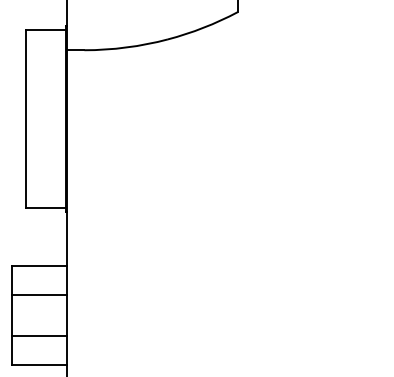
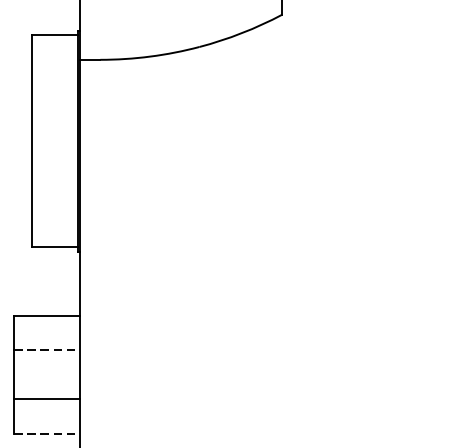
line: (39, 294) -> (47, 349), solid -> dashed
line: (39, 365) -> (47, 434), solid -> dashed

